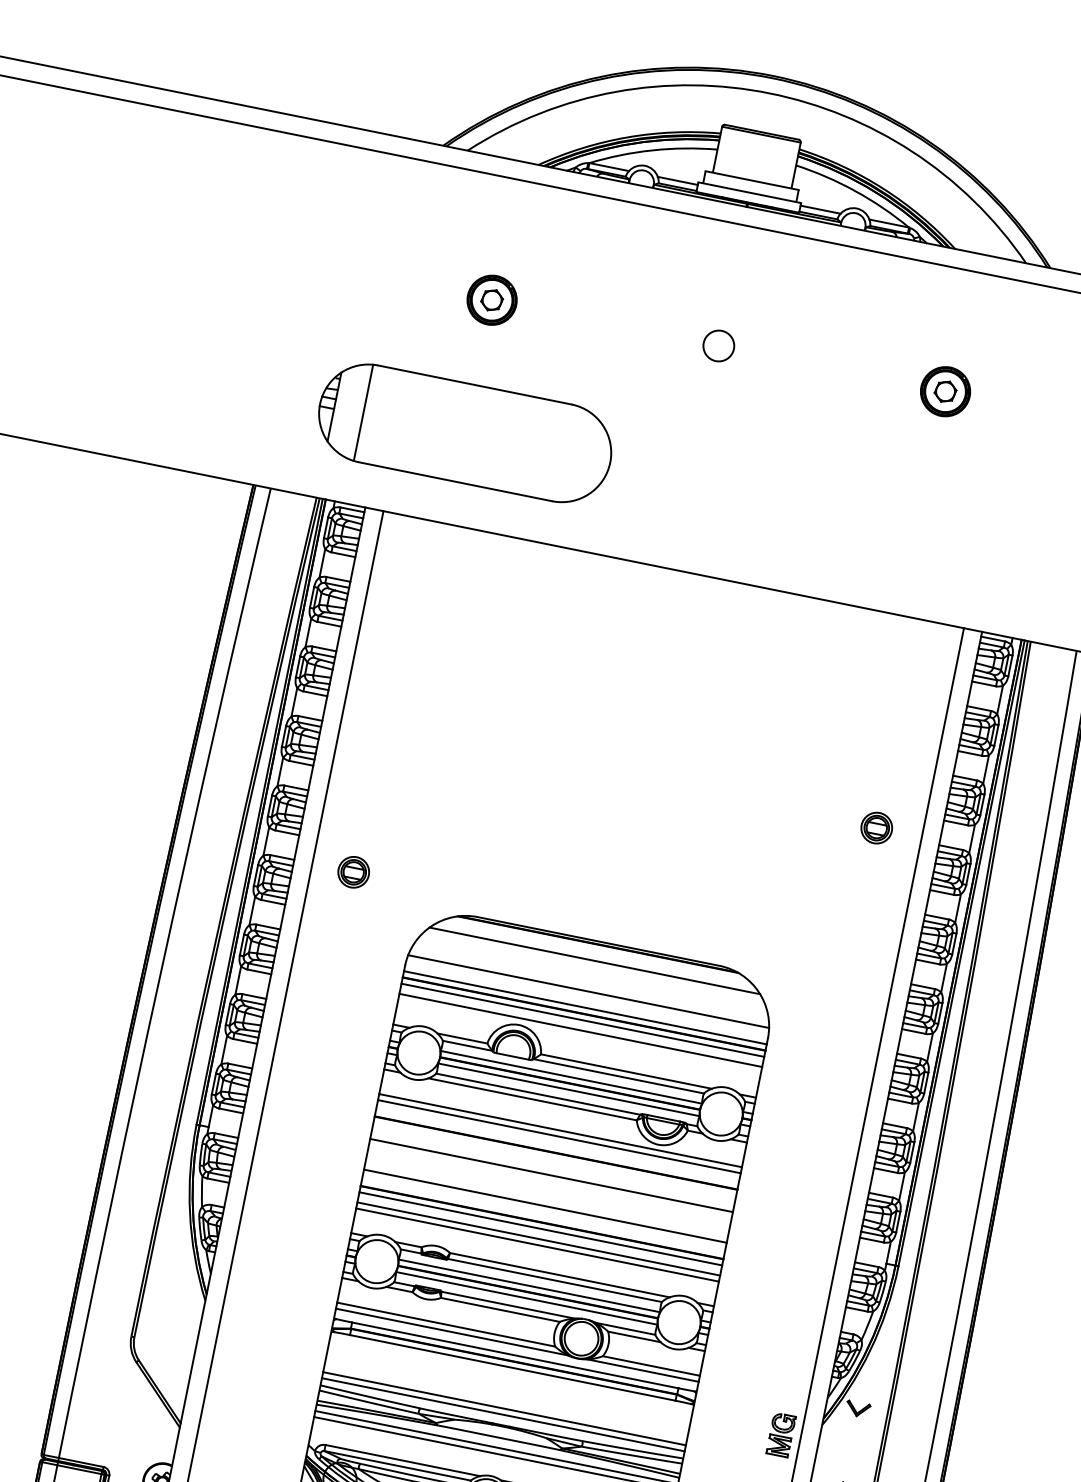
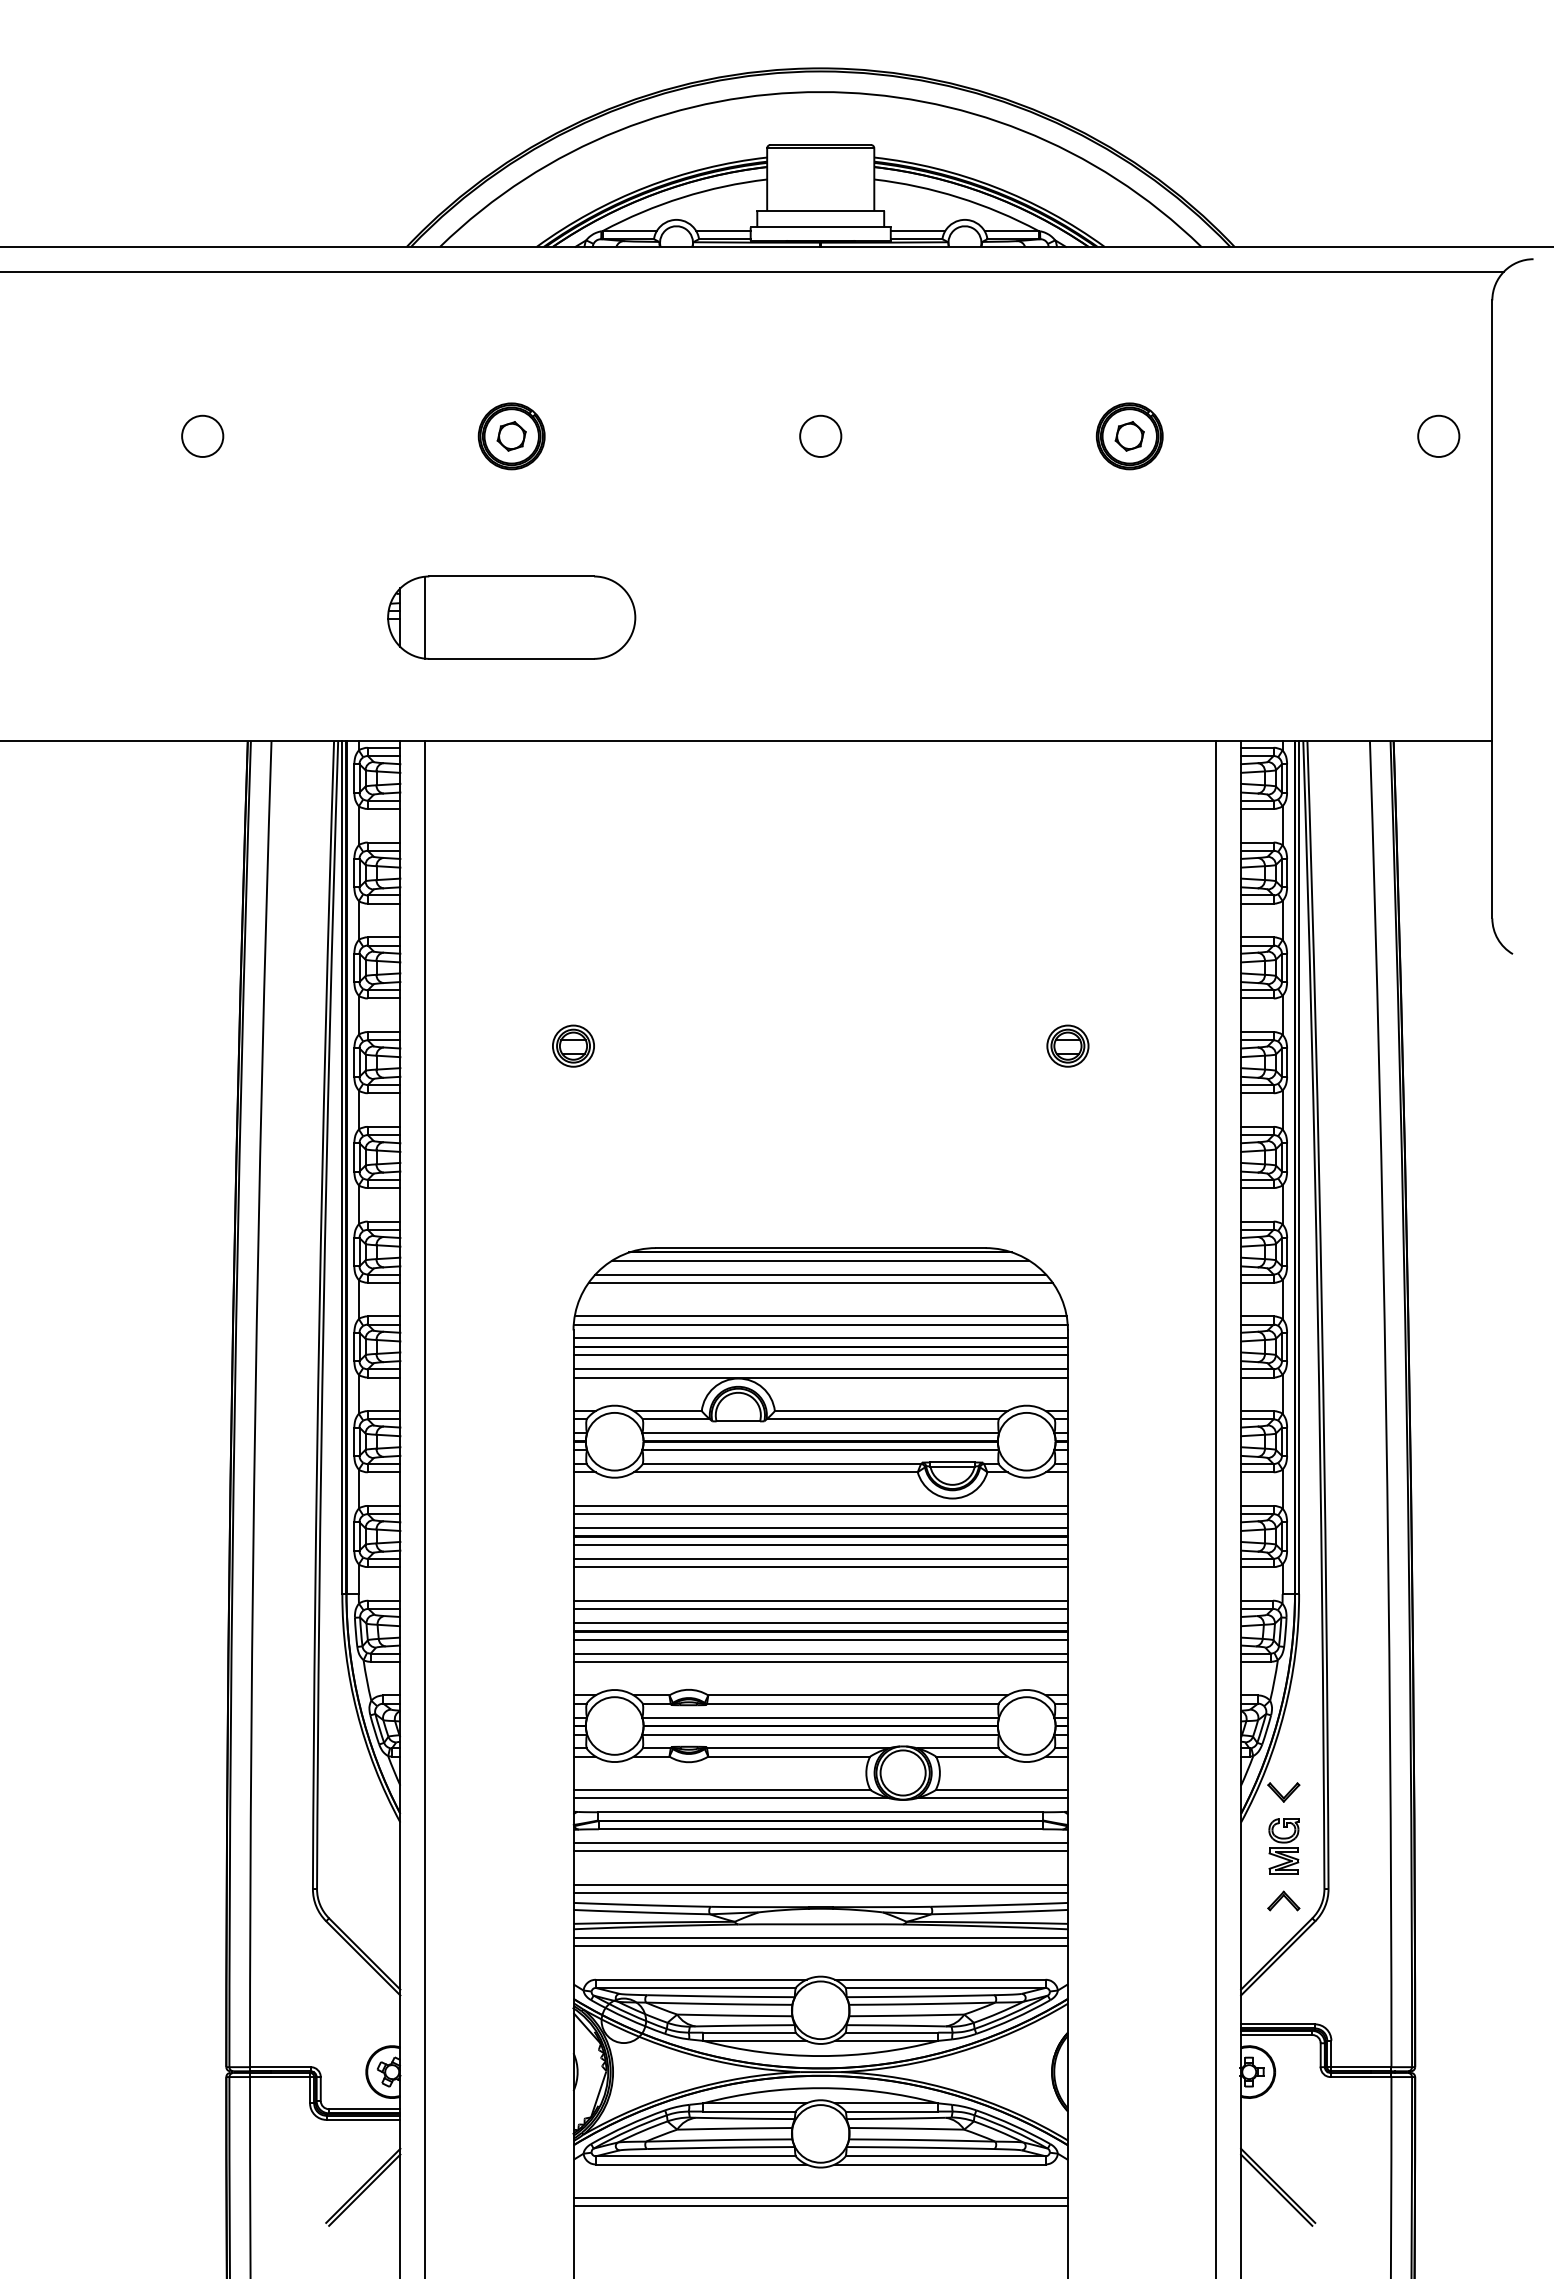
circle: (265, 253) -> (202, 435), added
part: (465, 433) -> (511, 617), size x0.62
part: (876, 827) -> (1067, 1045), moved
part: (353, 871) -> (573, 1045), moved
line: (596, 950) -> (820, 1260), added
line: (593, 966) -> (820, 1282), added
line: (587, 997) -> (820, 1324), added
line: (579, 1036) -> (820, 1377), added
line: (557, 1146) -> (820, 1527), added
line: (554, 1159) -> (820, 1545), added
line: (552, 1169) -> (820, 1558), added
line: (546, 1200) -> (820, 1600), added
line: (543, 1216) -> (820, 1622), added
line: (510, 1378) -> (820, 1843), added
line: (509, 1384) -> (820, 1851), added
part: (780, 1435) -> (1283, 1846), moved

